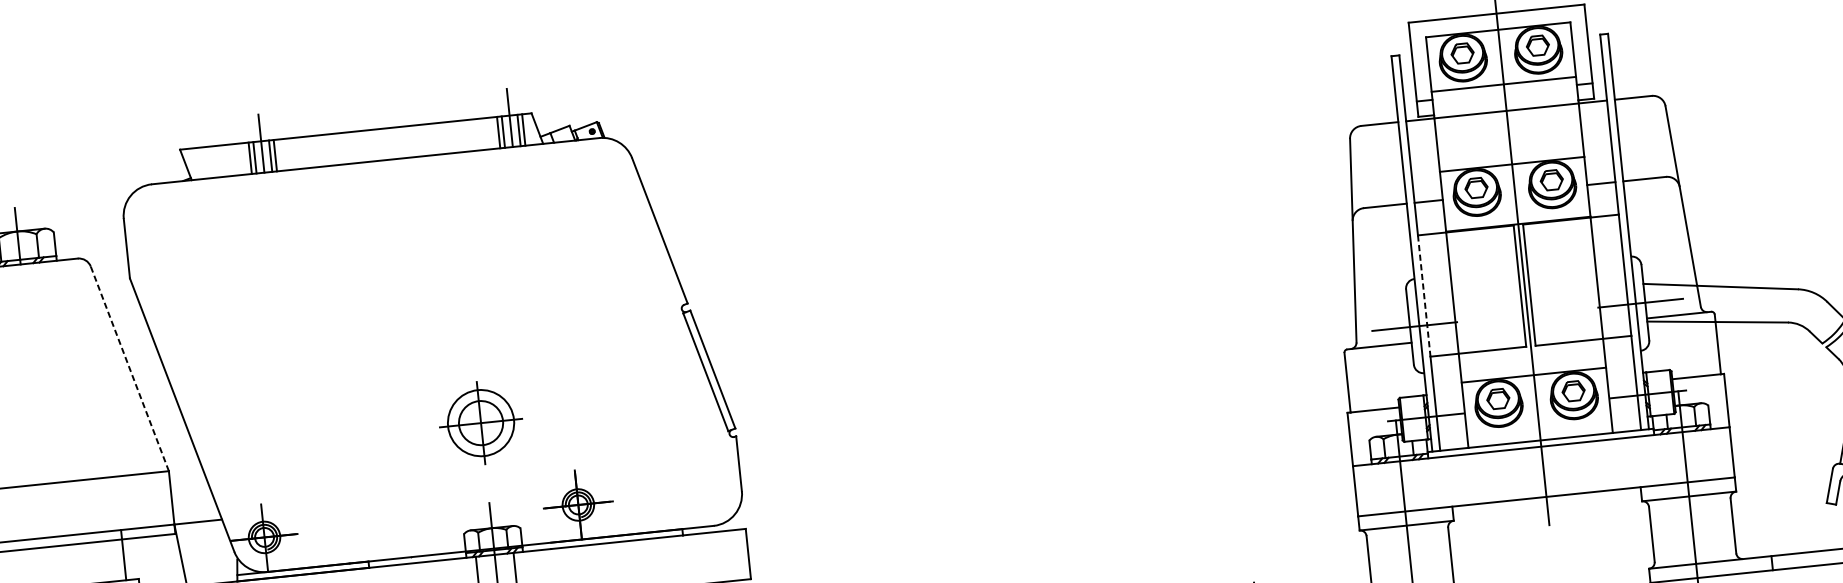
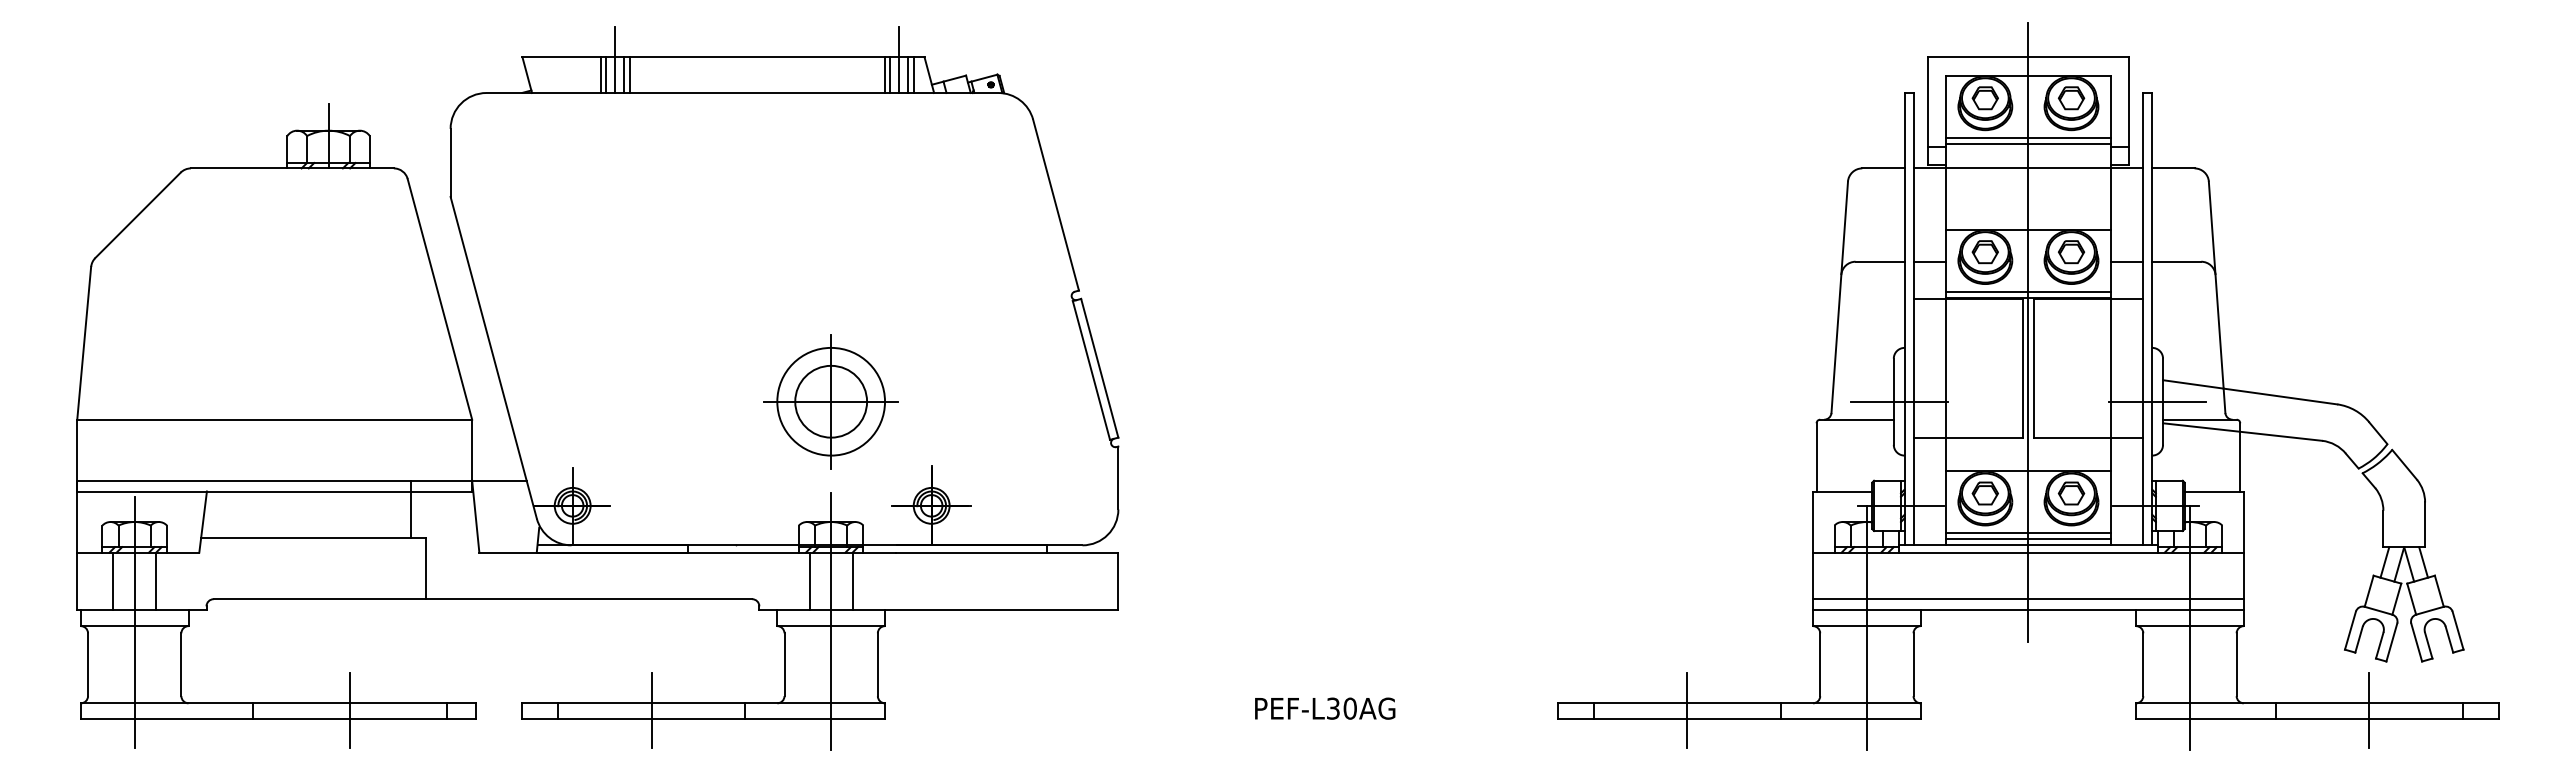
line: (1504, 90) -> (2028, 144), added
line: (1517, 218) -> (2028, 291), added
line: (1424, 296) -> (1913, 368), dashed -> solid
line: (129, 369) -> (439, 299), dashed -> solid
part: (480, 422) -> (830, 401), size x1.43
line: (1539, 430) -> (2028, 533), added
line: (1540, 435) -> (2028, 539), added
line: (1545, 487) -> (2028, 599), added

